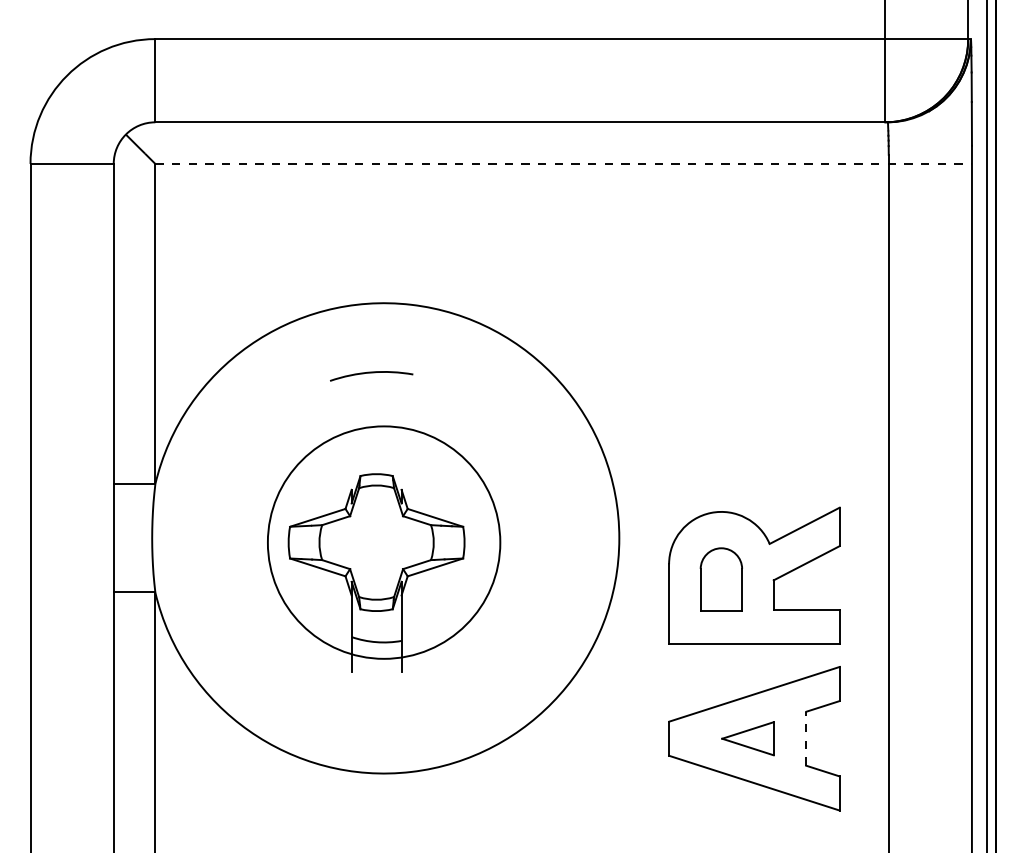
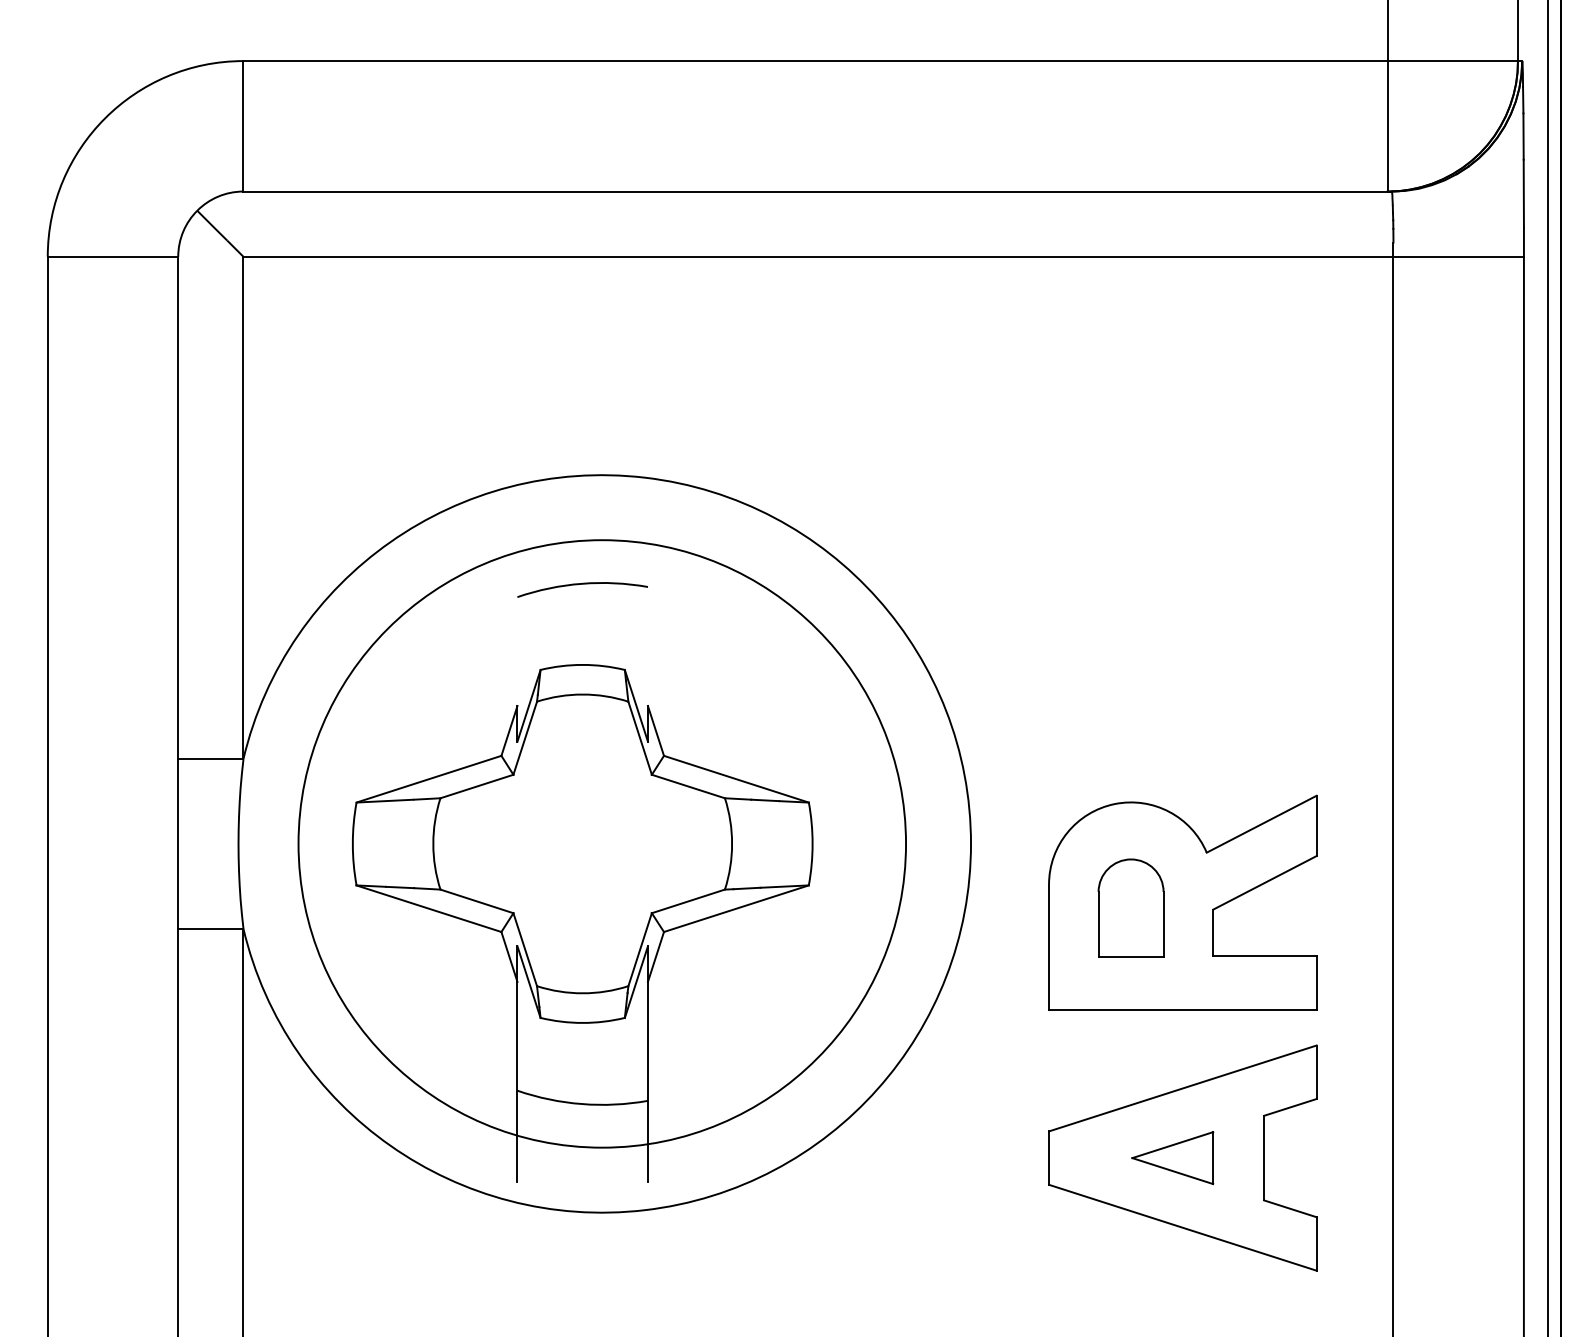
line: (564, 163) -> (885, 256), dashed -> solid
part: (383, 548) -> (601, 859), size x1.67
line: (806, 738) -> (1264, 1157), dashed -> solid

